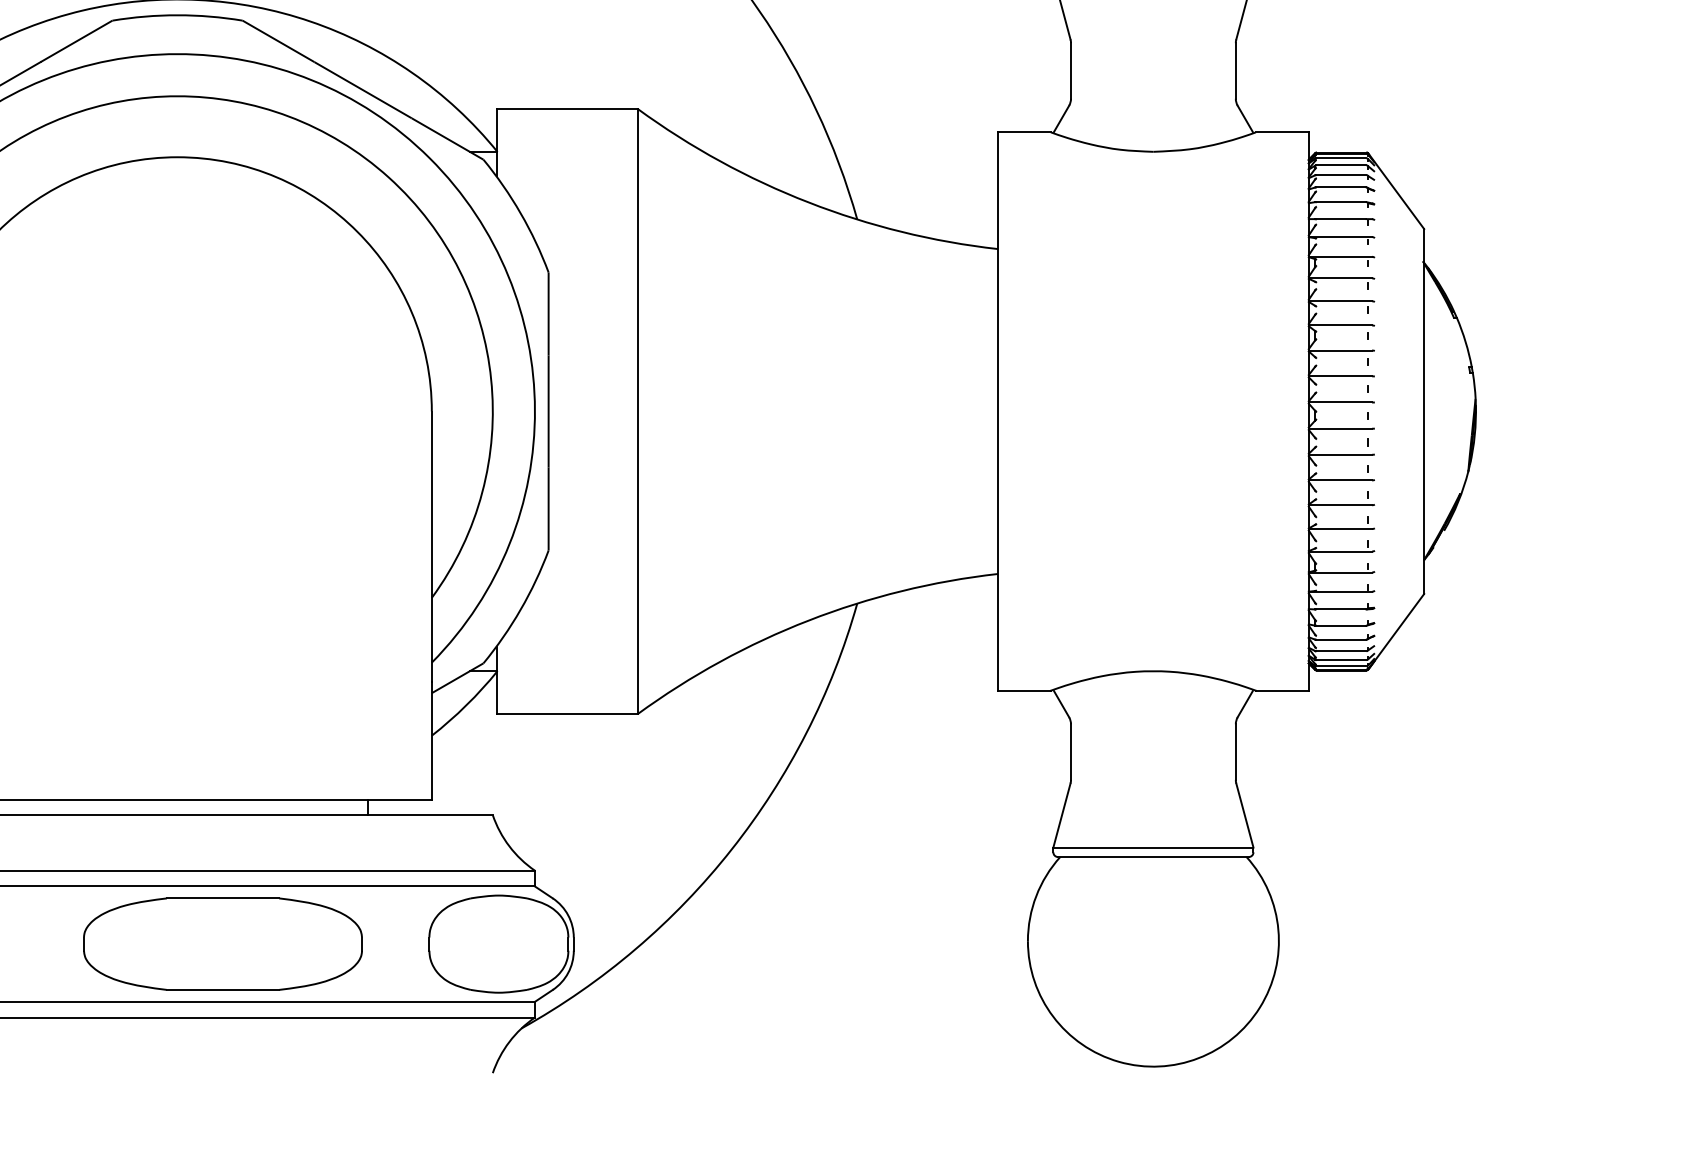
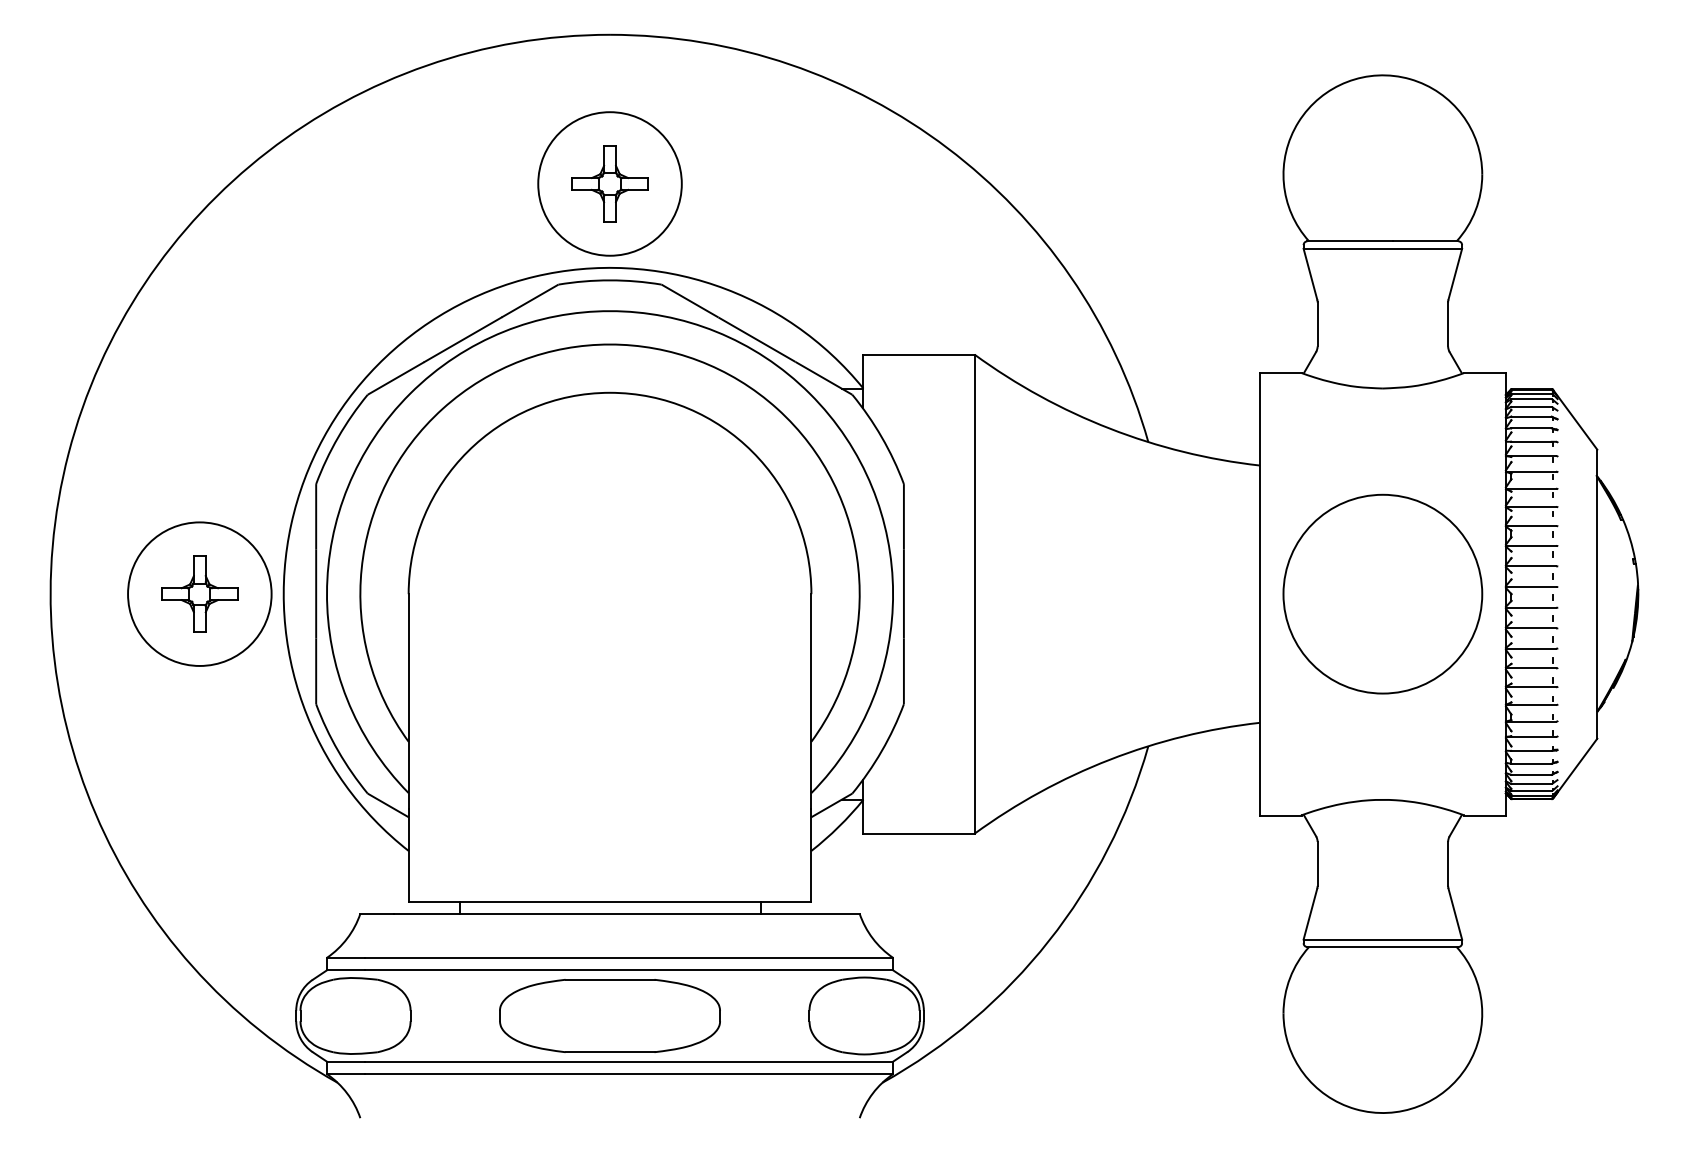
circle: (1152, 410) -> (1382, 593), added
part: (222, 943) -> (609, 1015), moved

